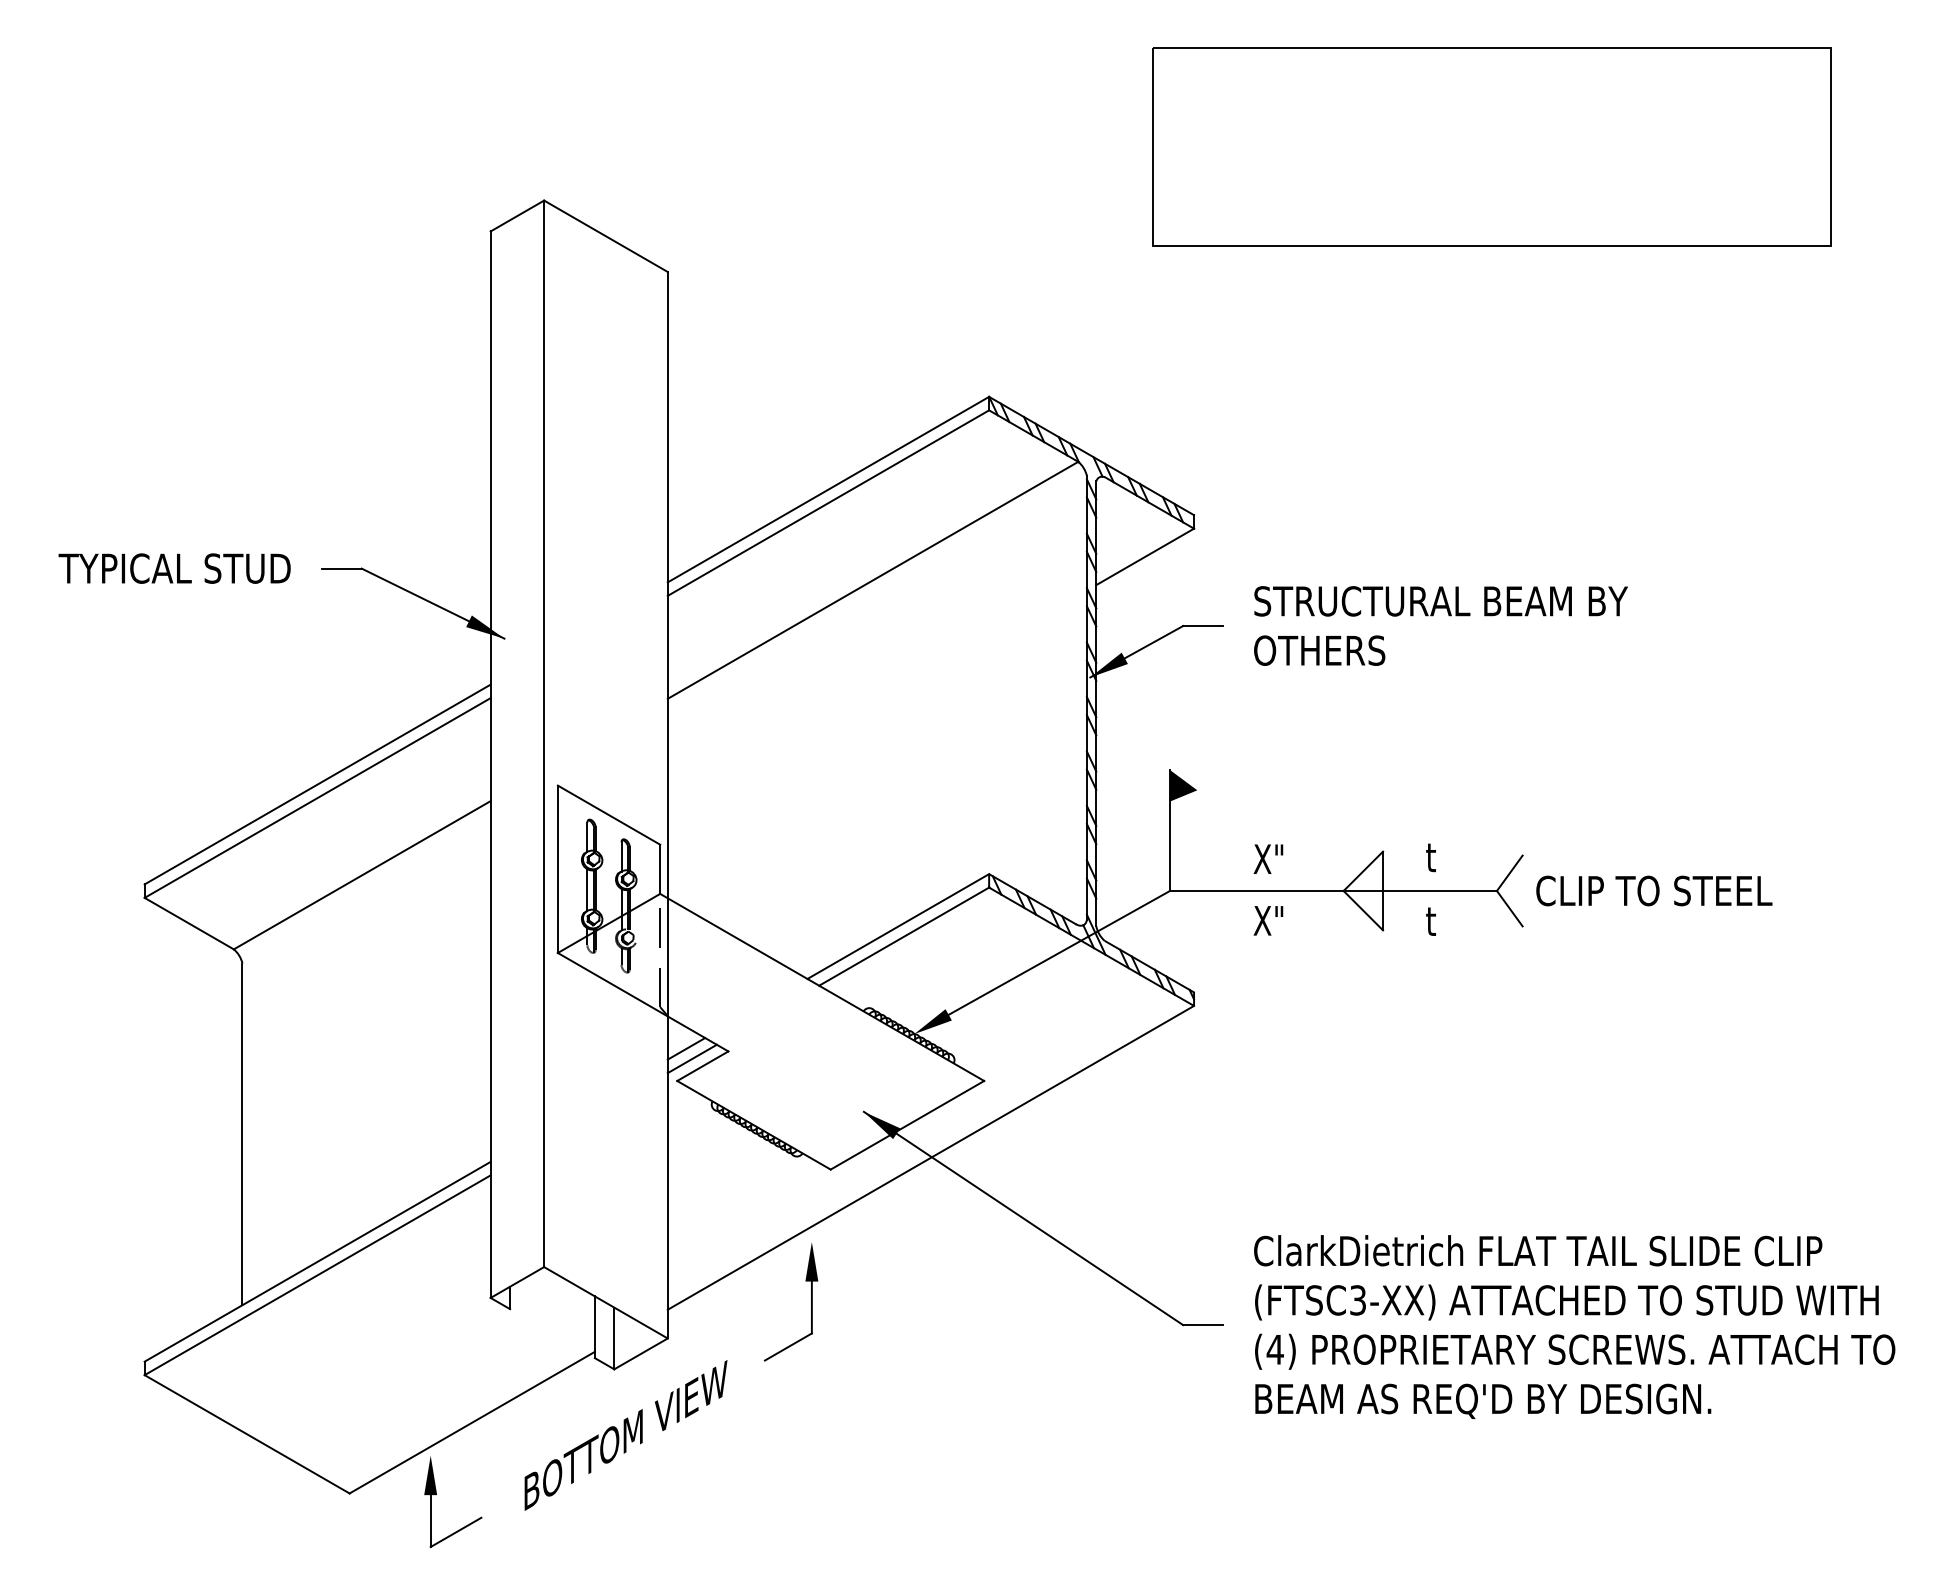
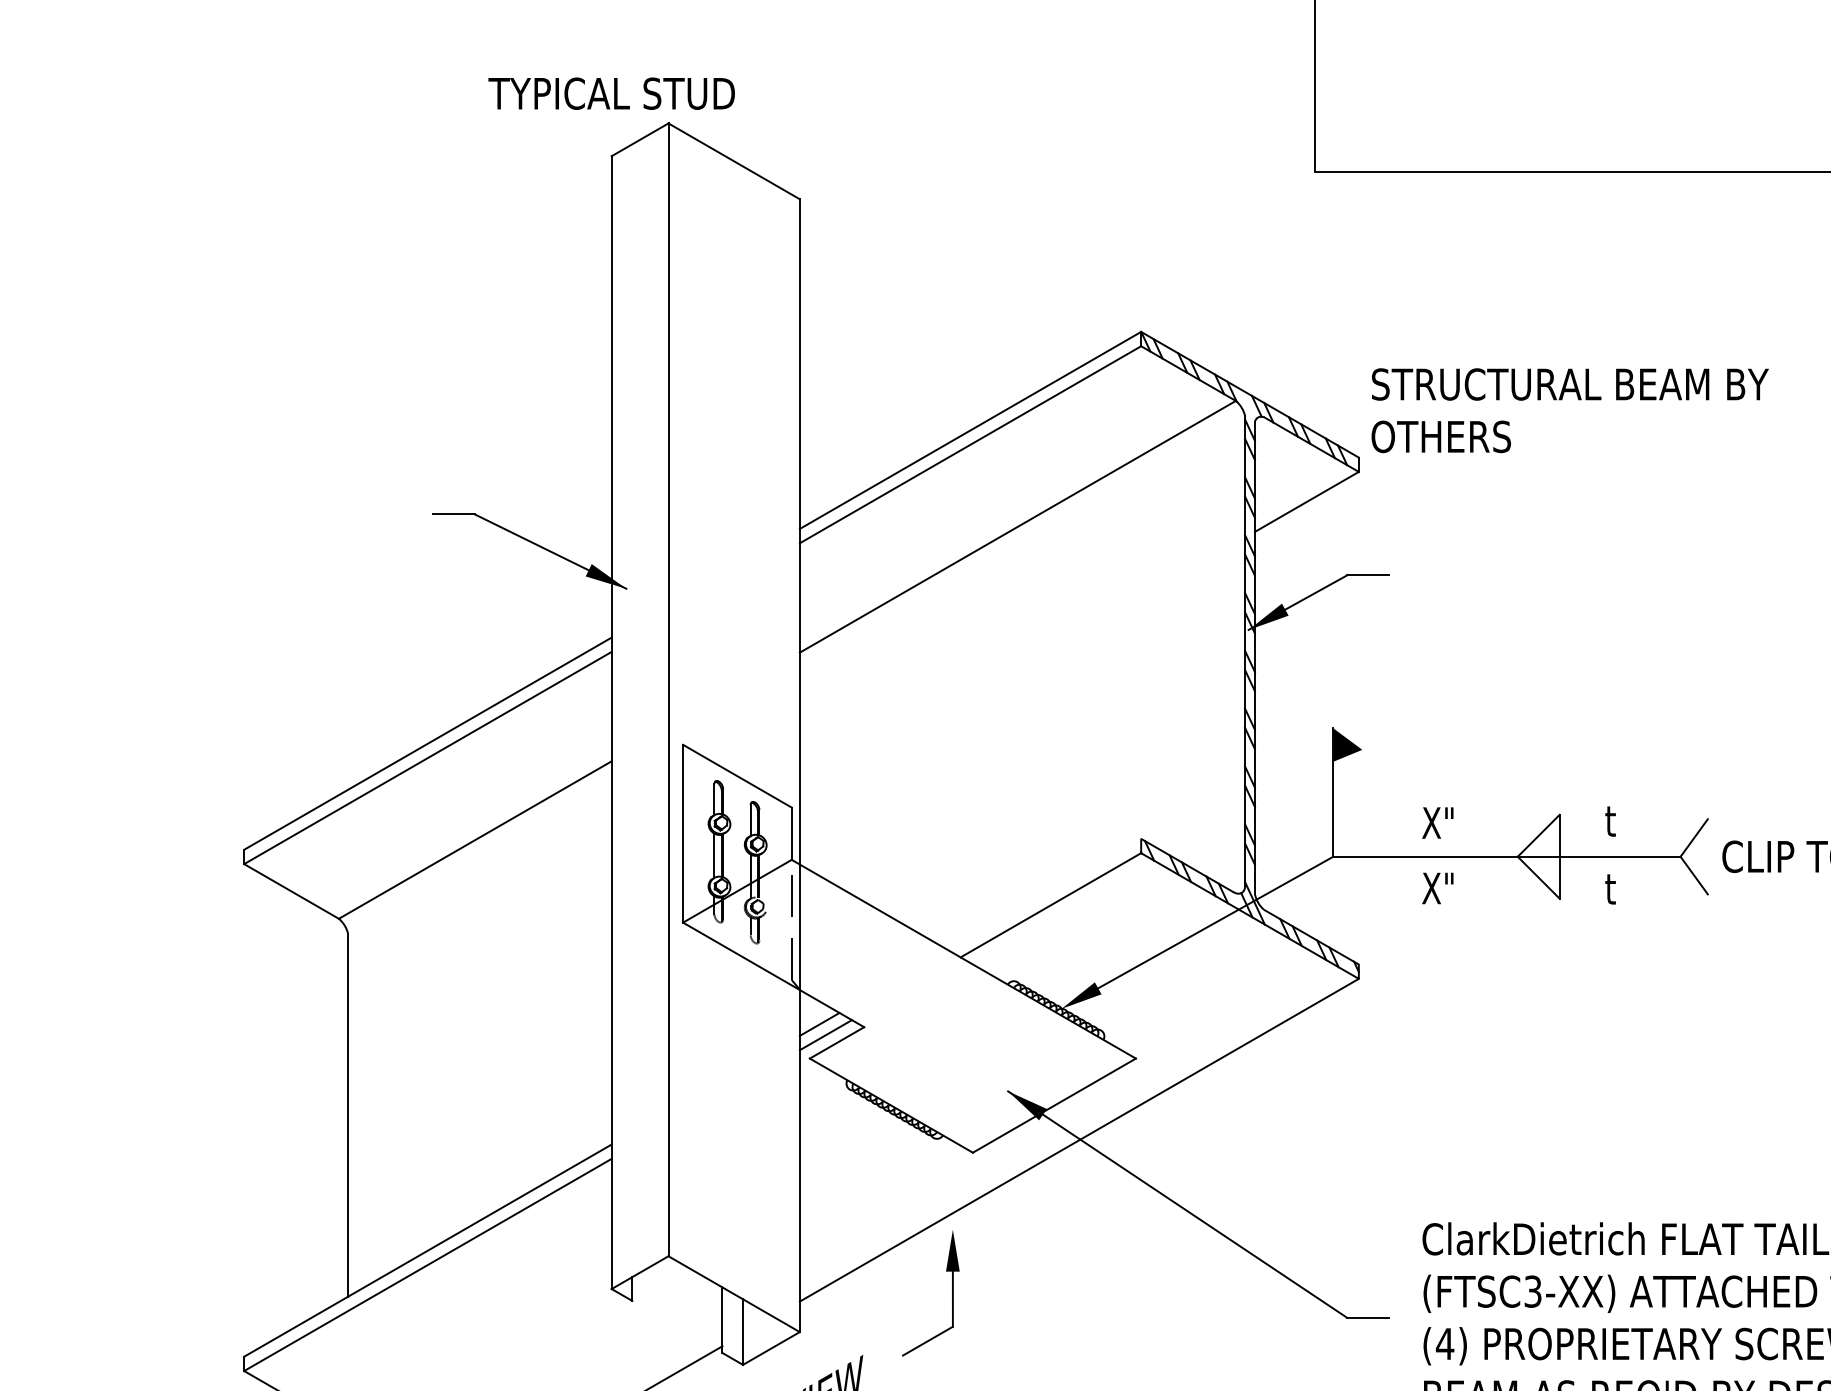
text: (174, 568) -> (611, 93), moved
text: (1440, 625) -> (1569, 410), moved
line: (898, 926) -> (1044, 894), removed

